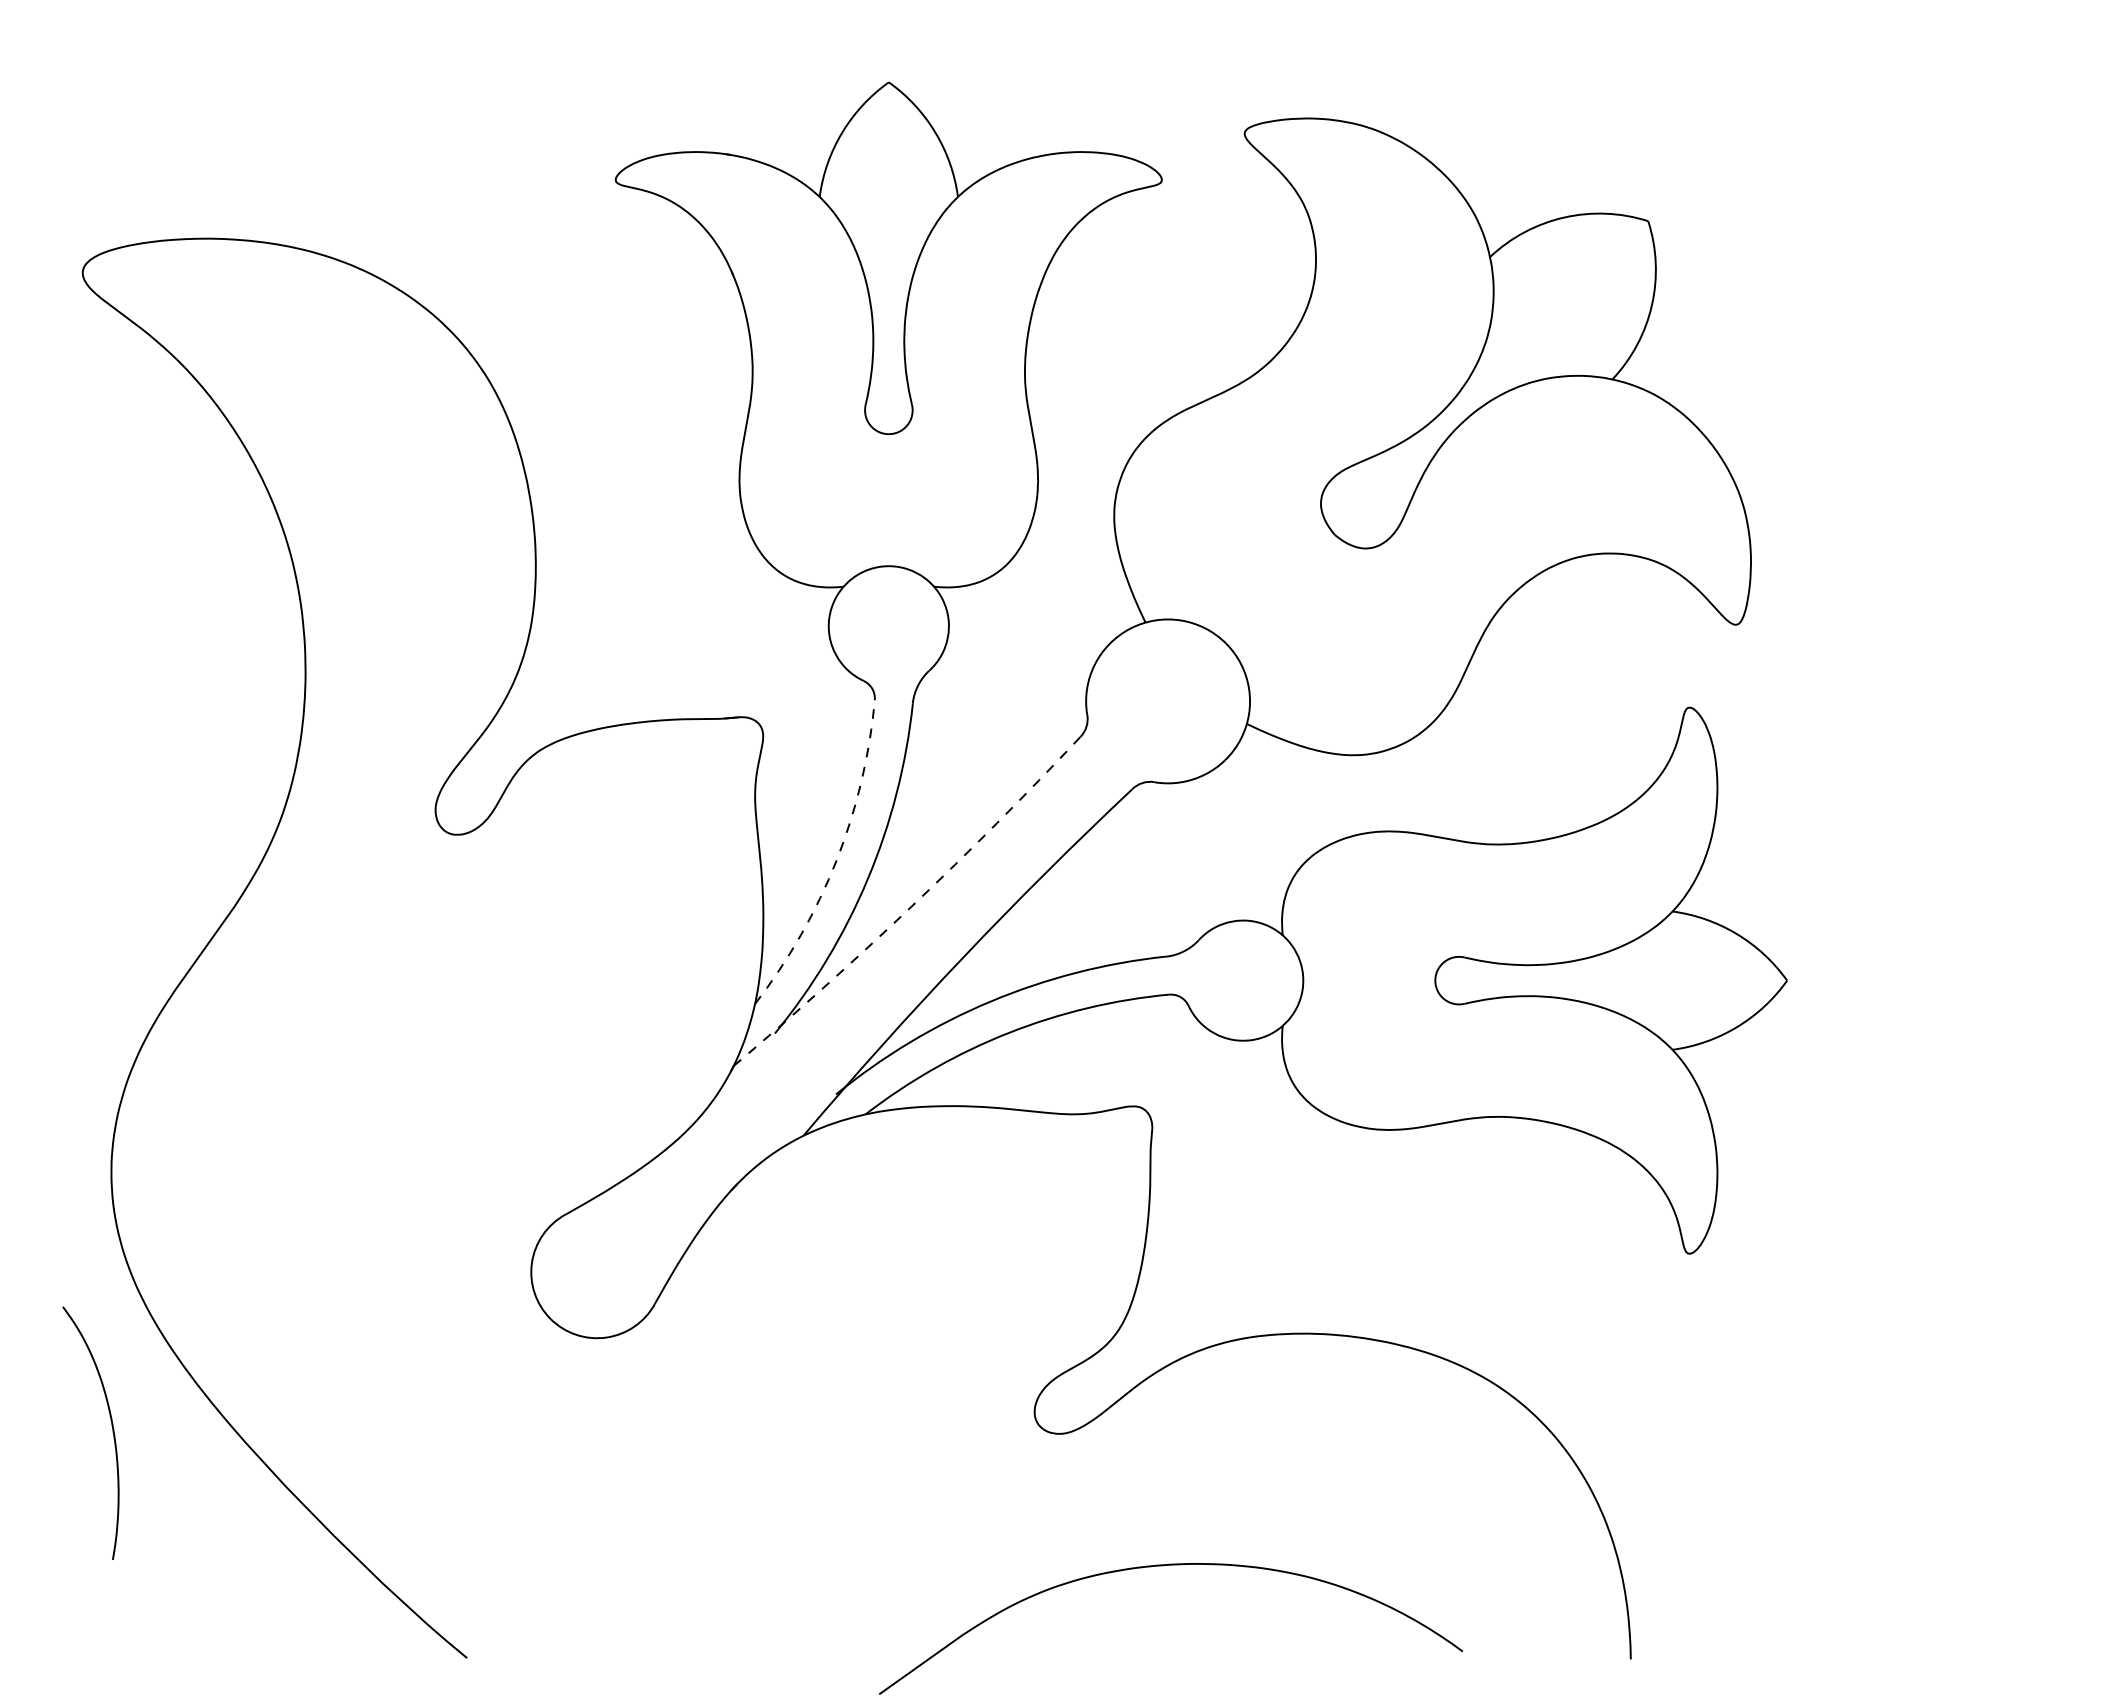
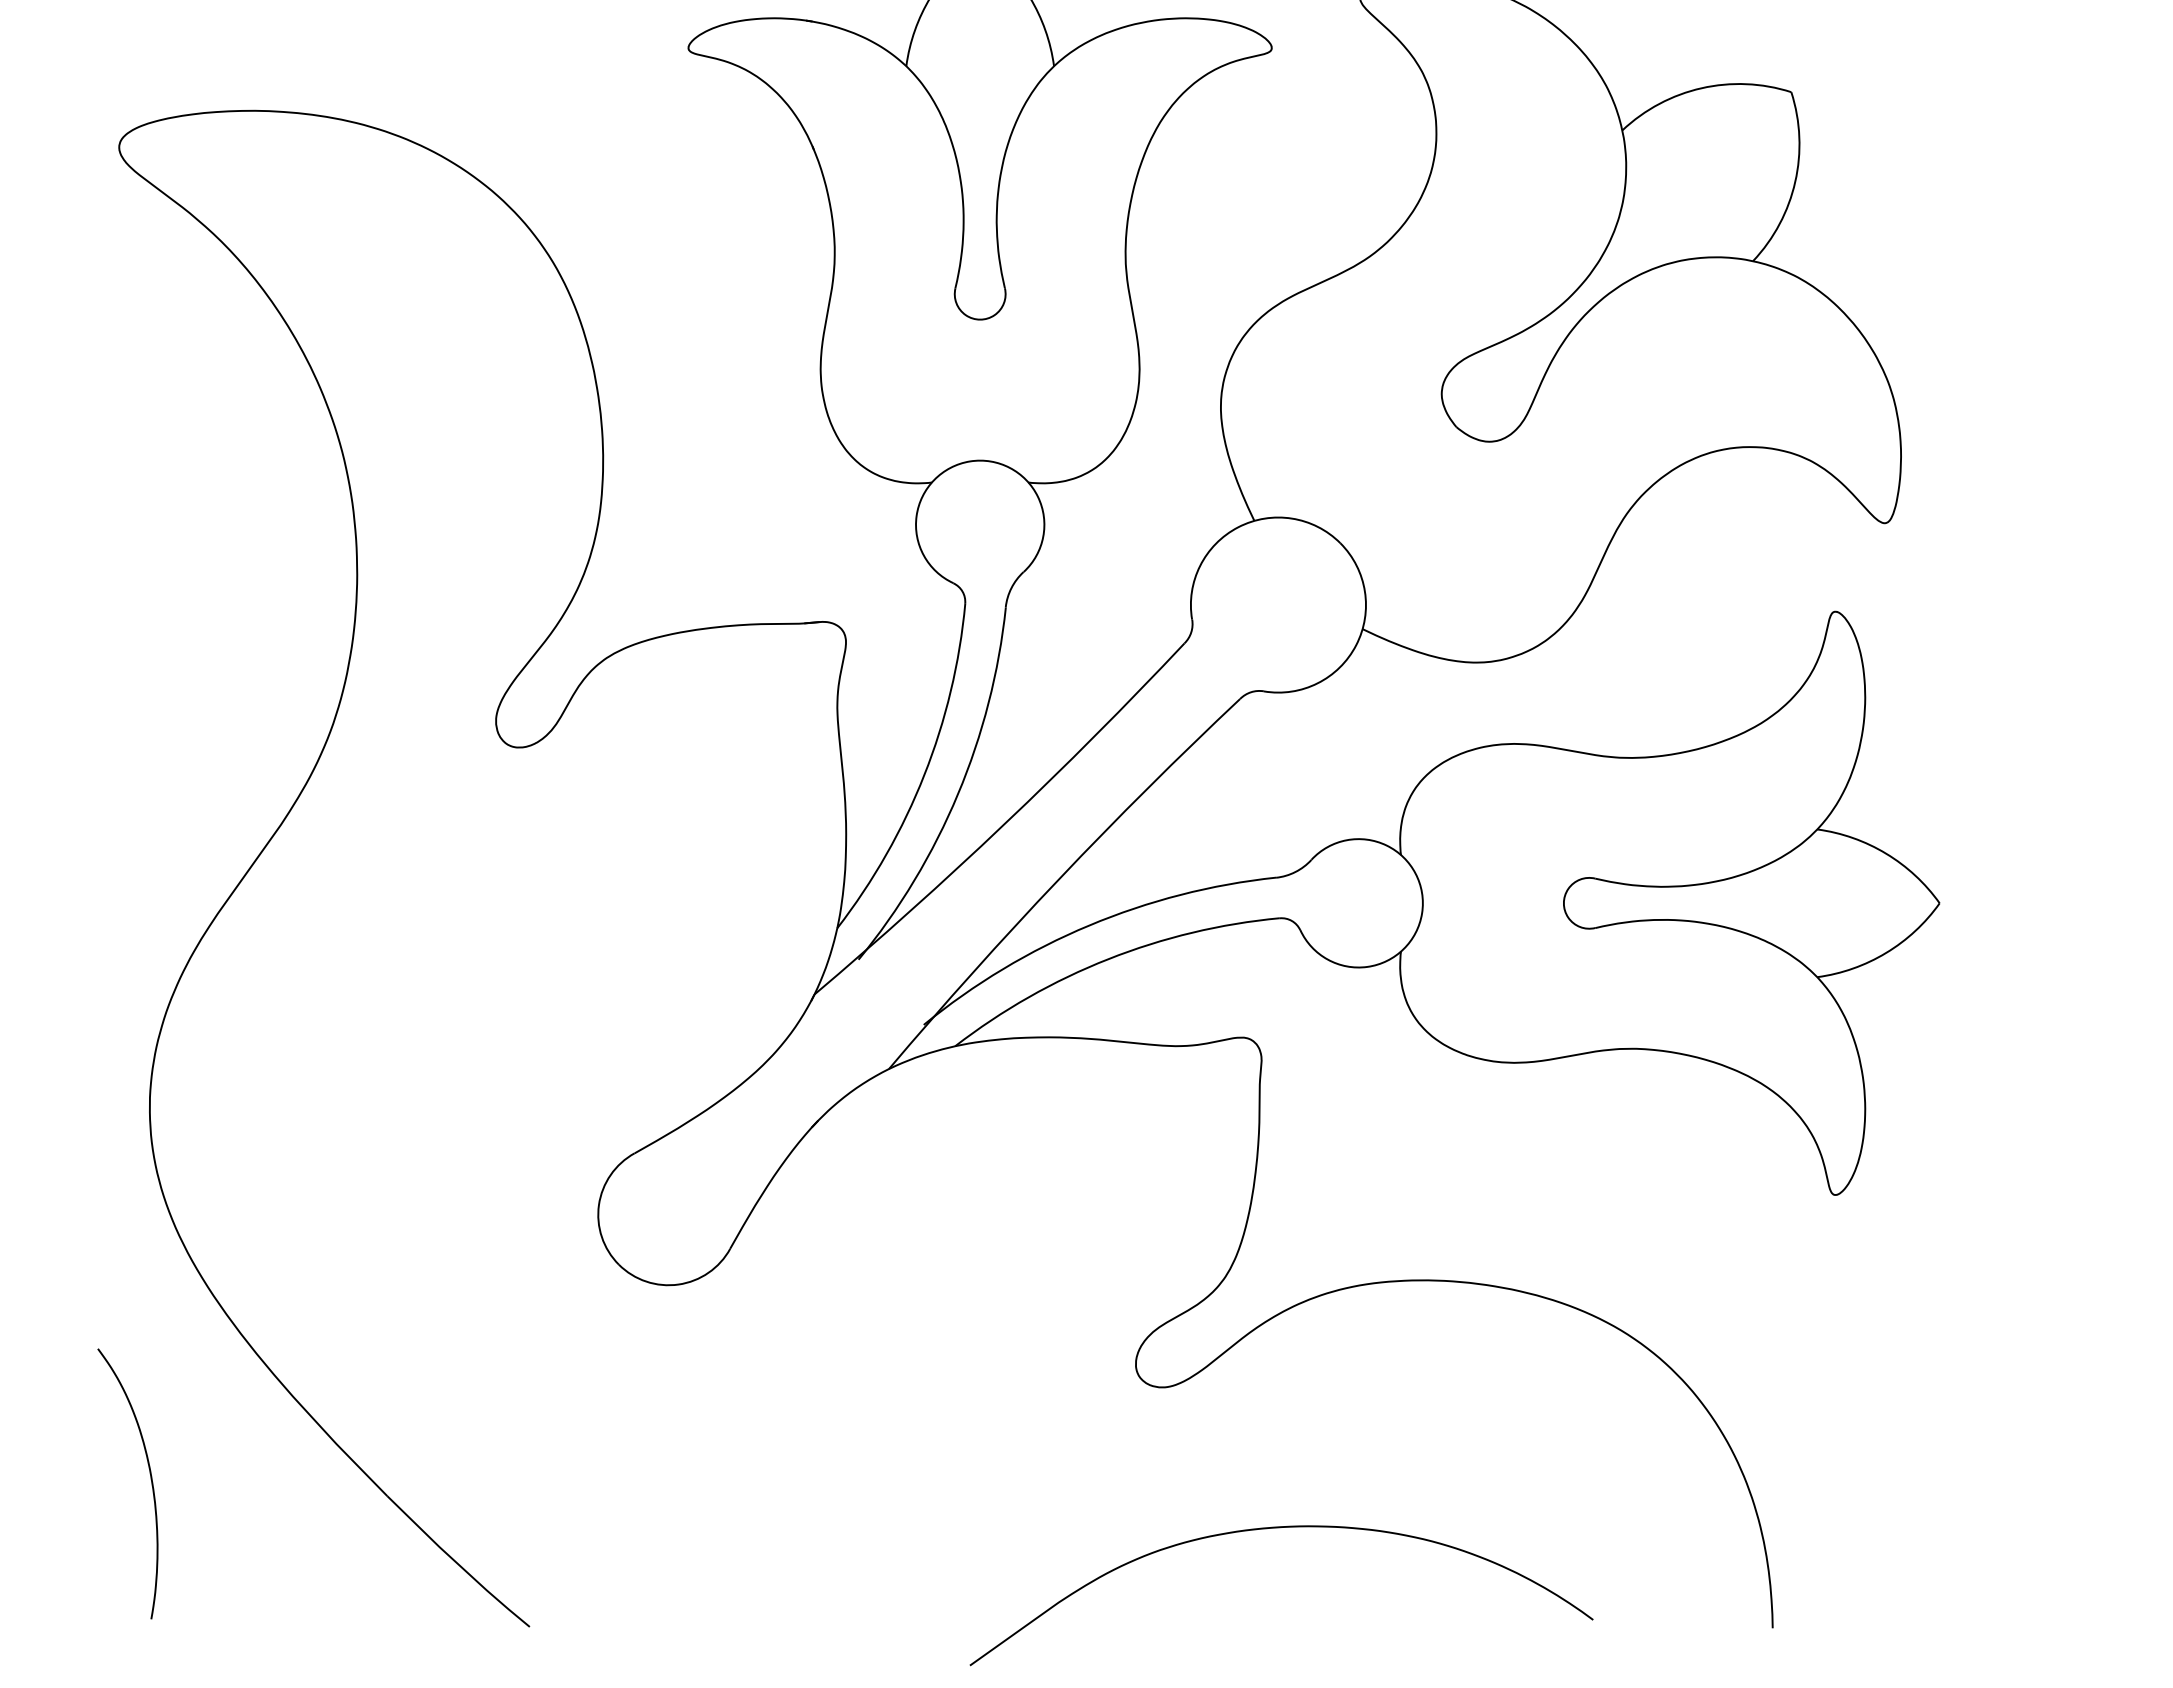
arc: (836, 860) -> (924, 774), dashed -> solid
arc: (911, 906) -> (1004, 824), dashed -> solid
curve: (111, 1426) -> (149, 1476), moved

